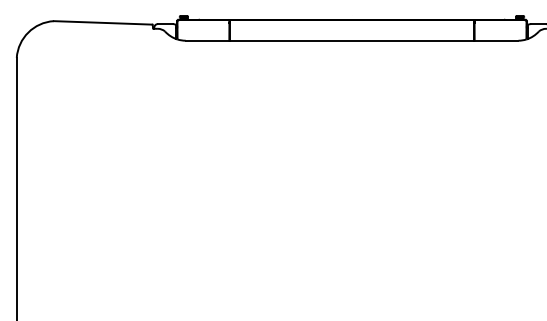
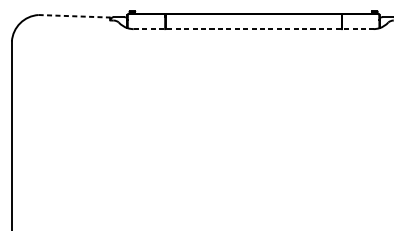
line: (103, 22) -> (74, 16), solid -> dashed
line: (352, 40) -> (253, 28), solid -> dashed

